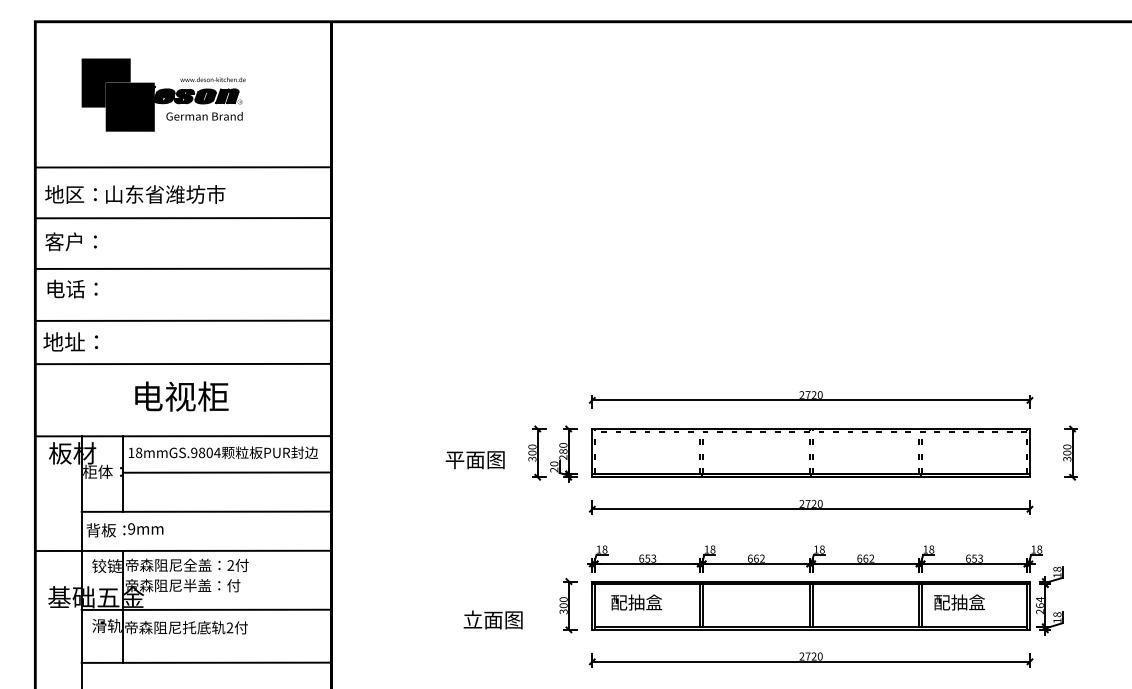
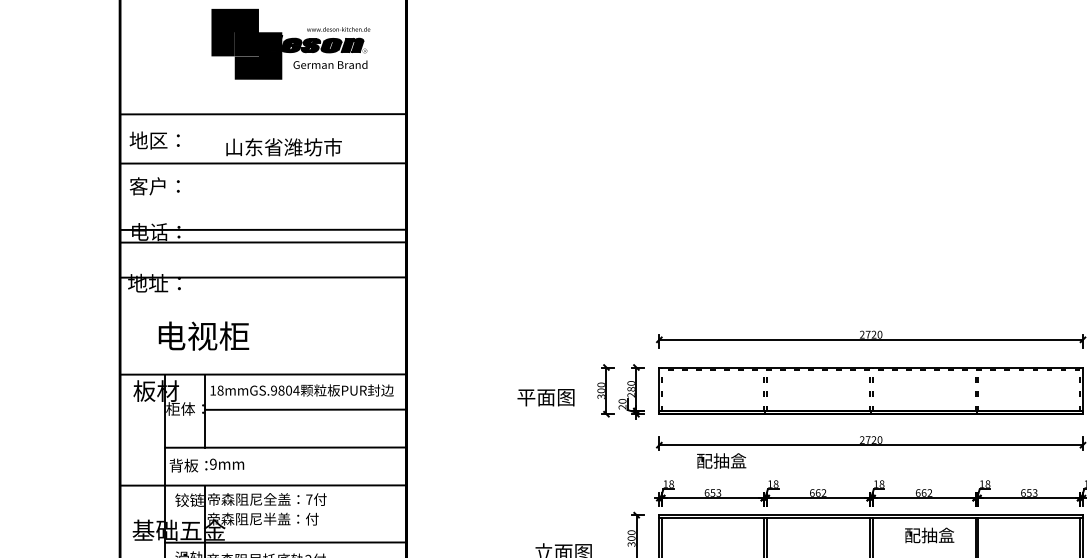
part: (163, 94) -> (290, 43), moved
text: (165, 194) -> (283, 147), moved
line: (183, 268) -> (263, 242), moved
line: (183, 320) -> (263, 229), moved
line: (183, 363) -> (263, 277), moved
text: (181, 396) -> (203, 336), moved
text: (230, 565) -> (309, 499), 2 -> 7
text: (636, 602) -> (721, 460), moved
text: (959, 602) -> (929, 535), moved

